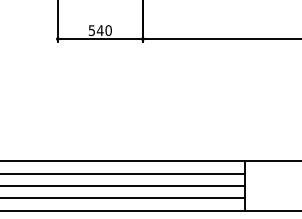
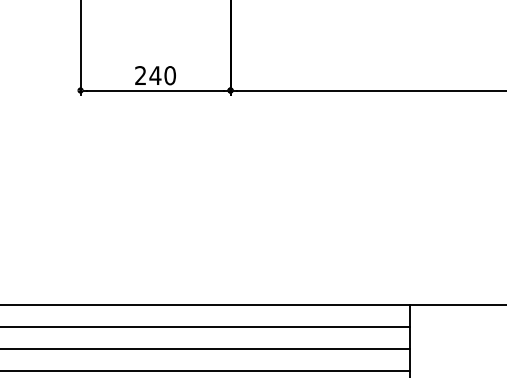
text: (91, 30) -> (139, 75), 540 -> 240

